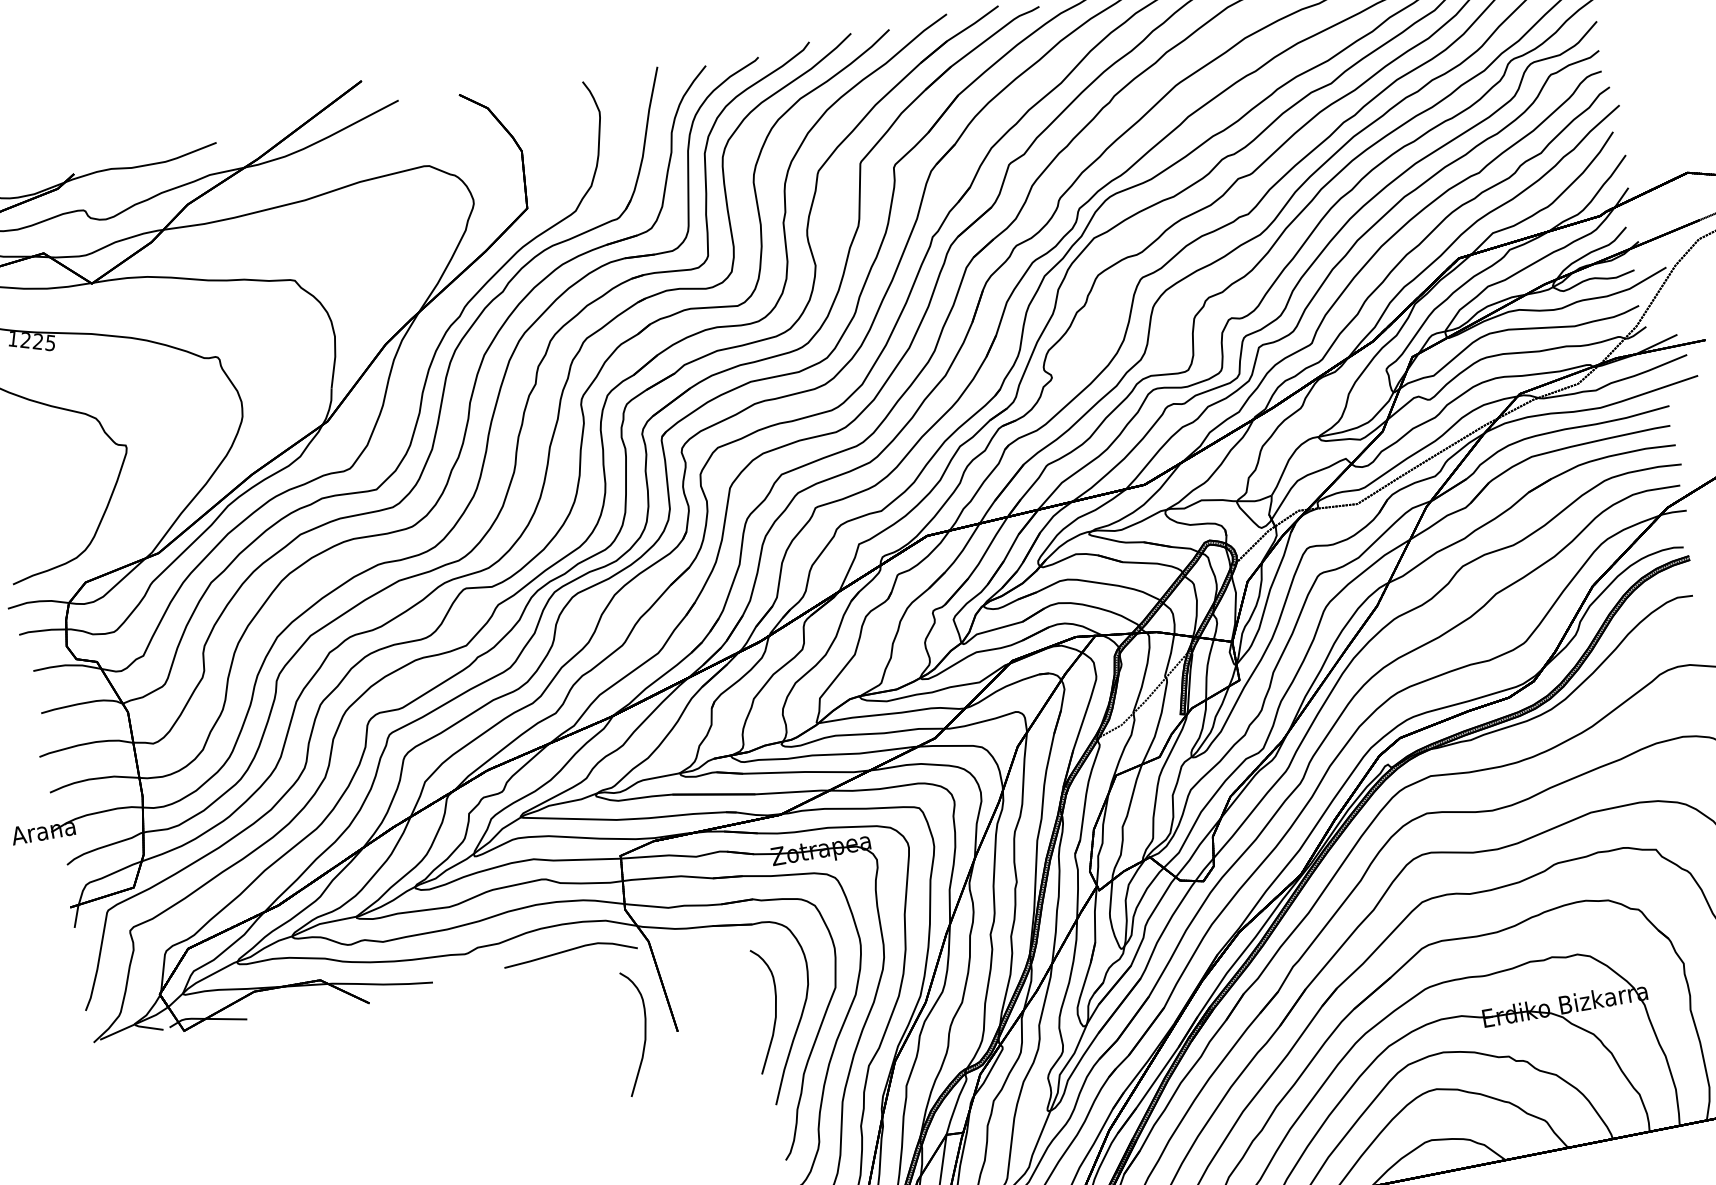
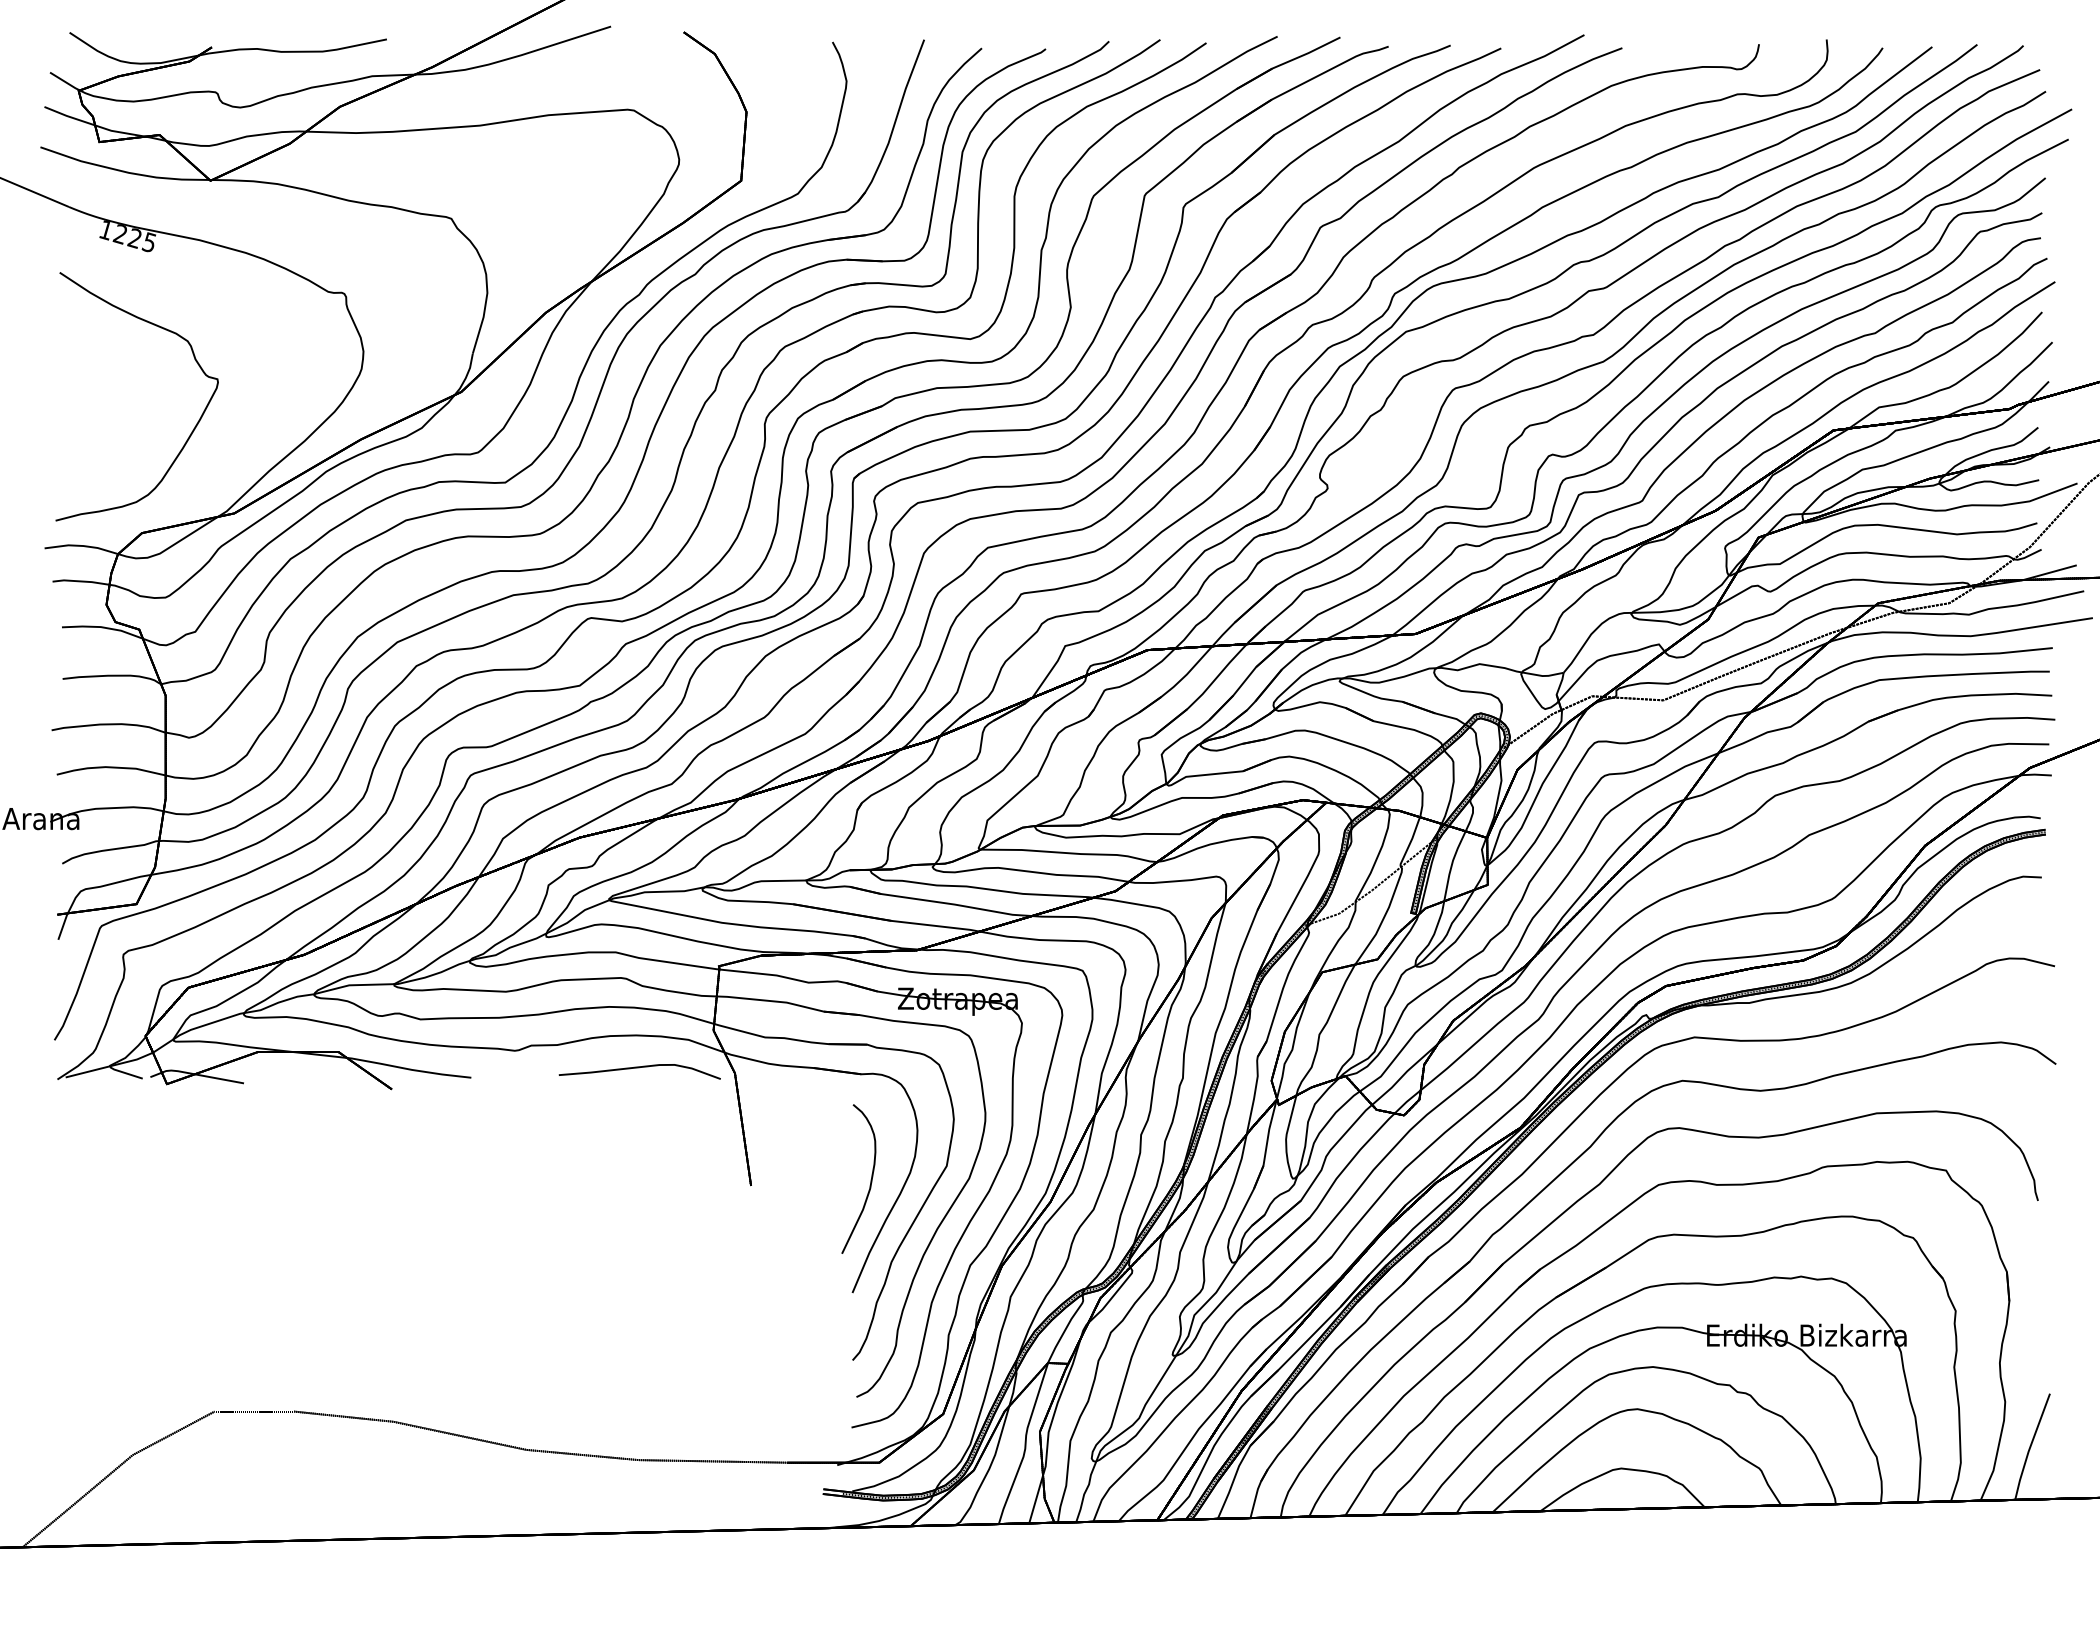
part: (644, 1032) -> (711, 1179), removed

